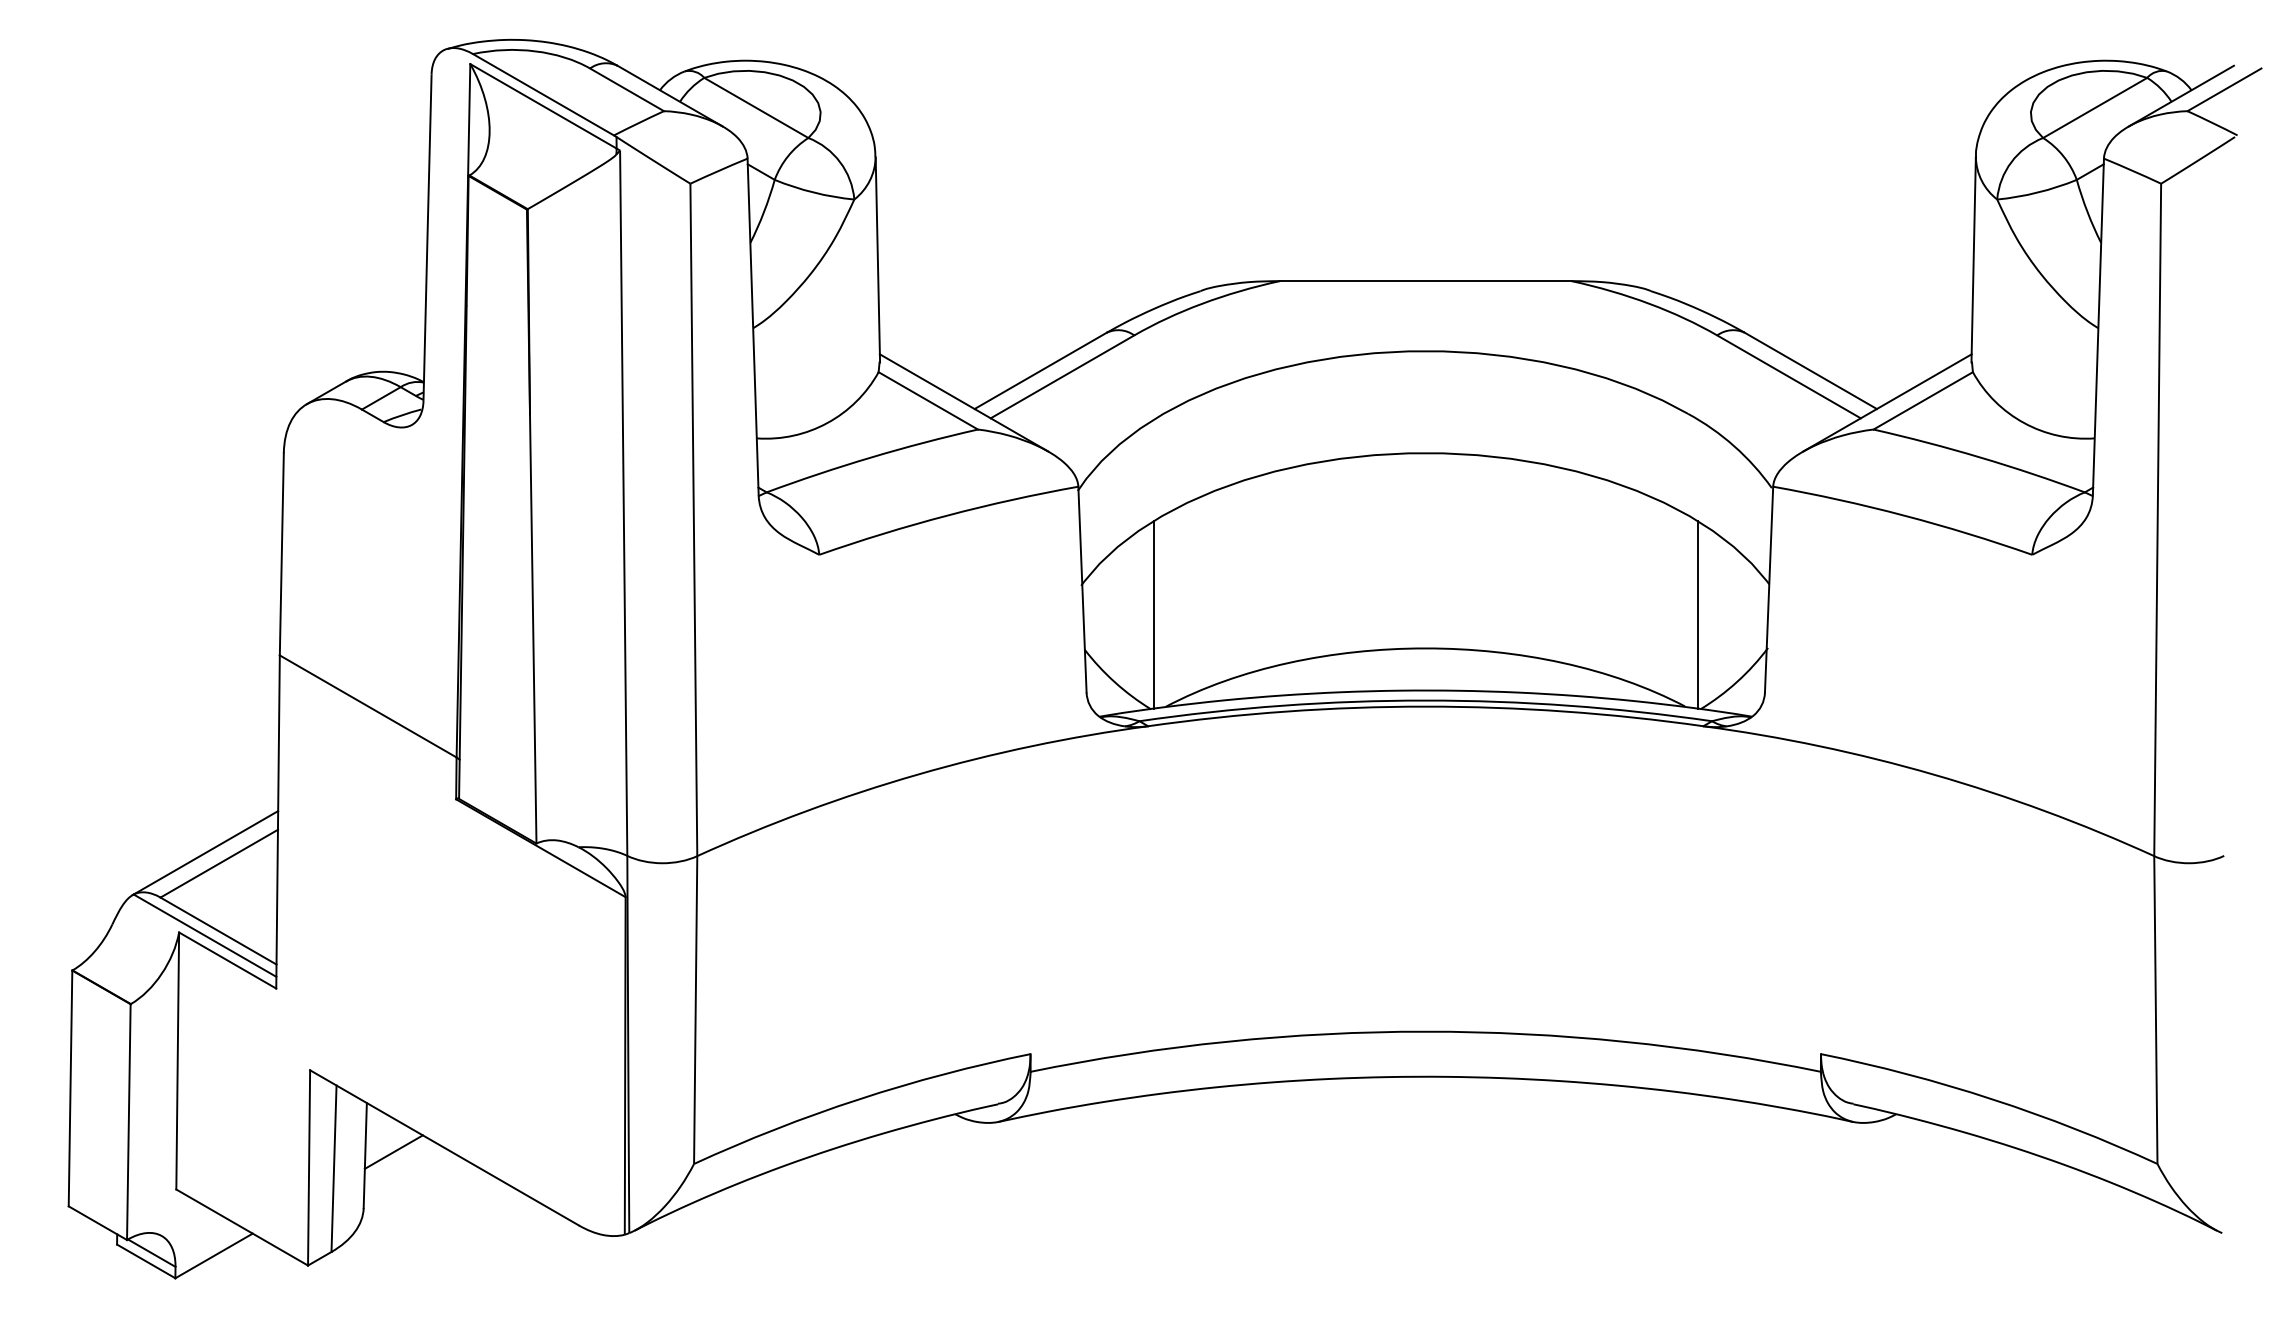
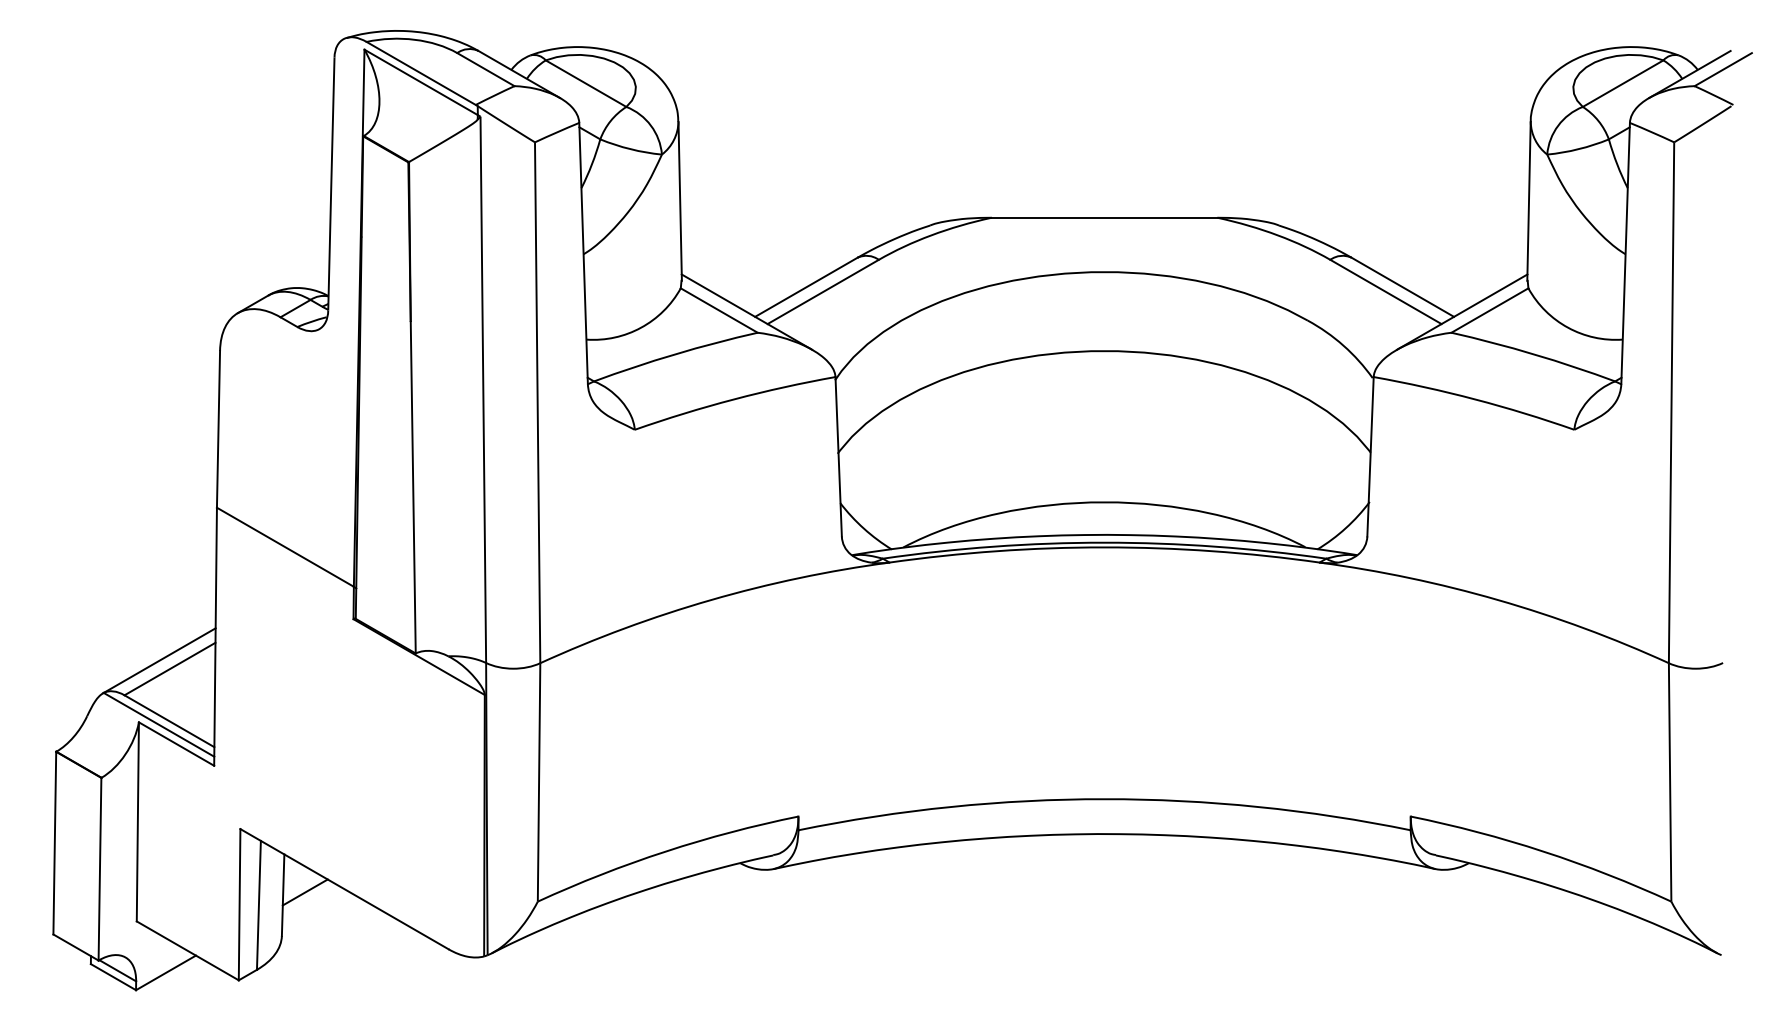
line: (1153, 614) -> (893, 476), removed
line: (1697, 614) -> (1315, 476), removed

